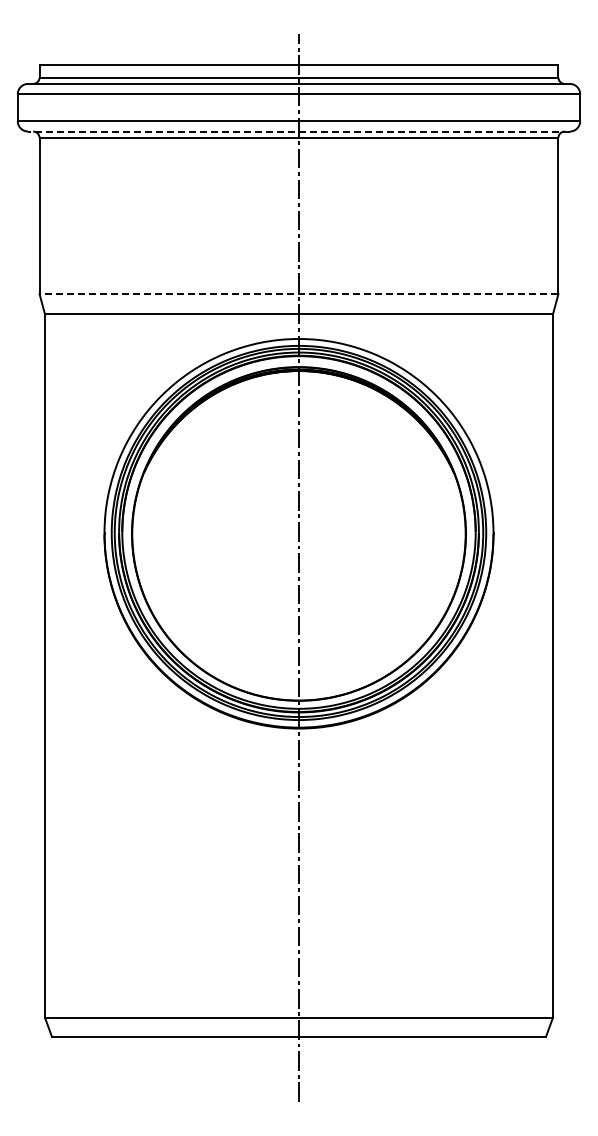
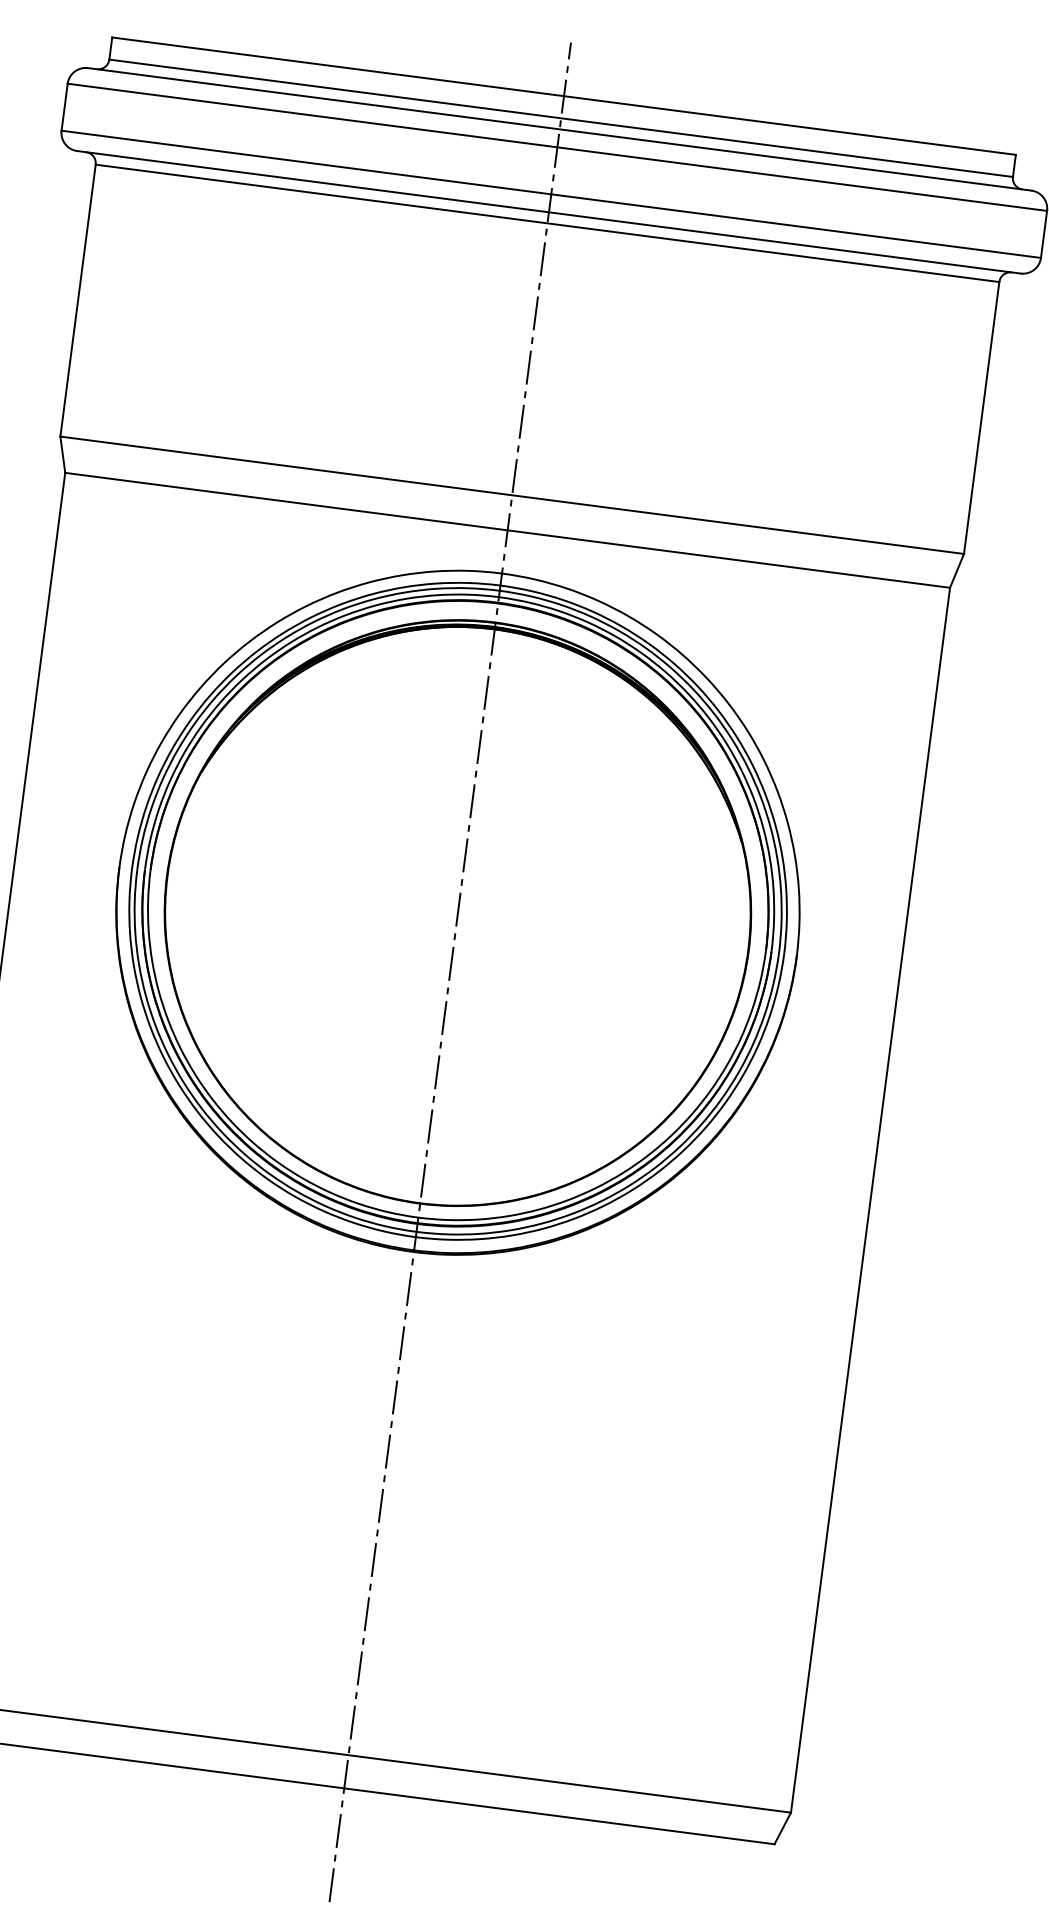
line: (299, 131) -> (549, 212), dashed -> solid
line: (298, 294) -> (511, 495), dashed -> solid

